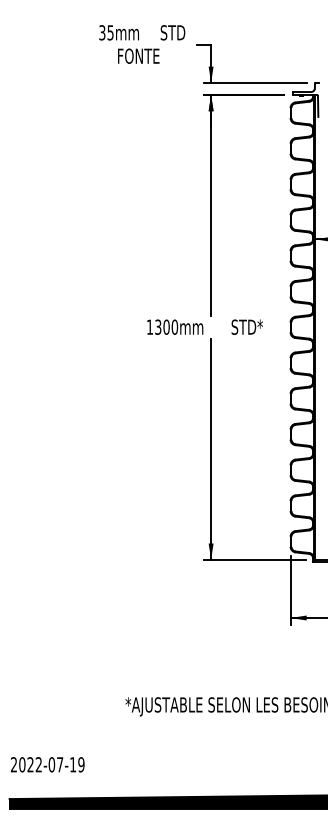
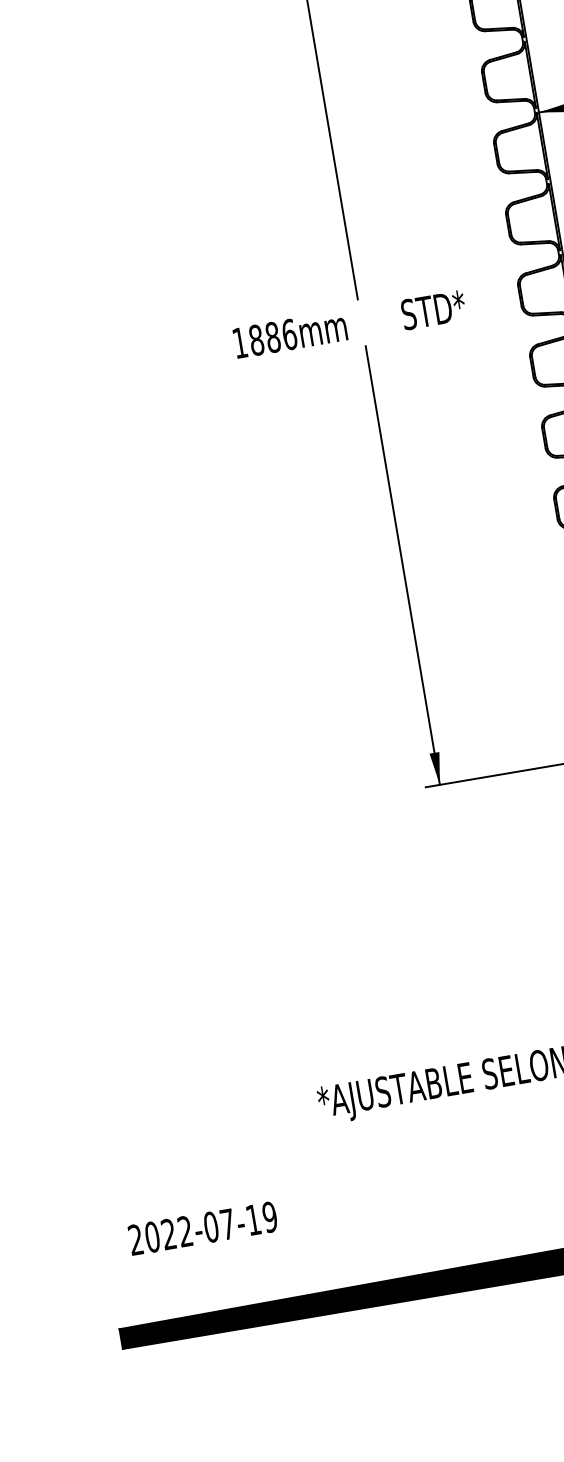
text: (166, 326) -> (272, 336), 1300mm -> 1886mm
text: (47, 764) -> (202, 1228), moved

